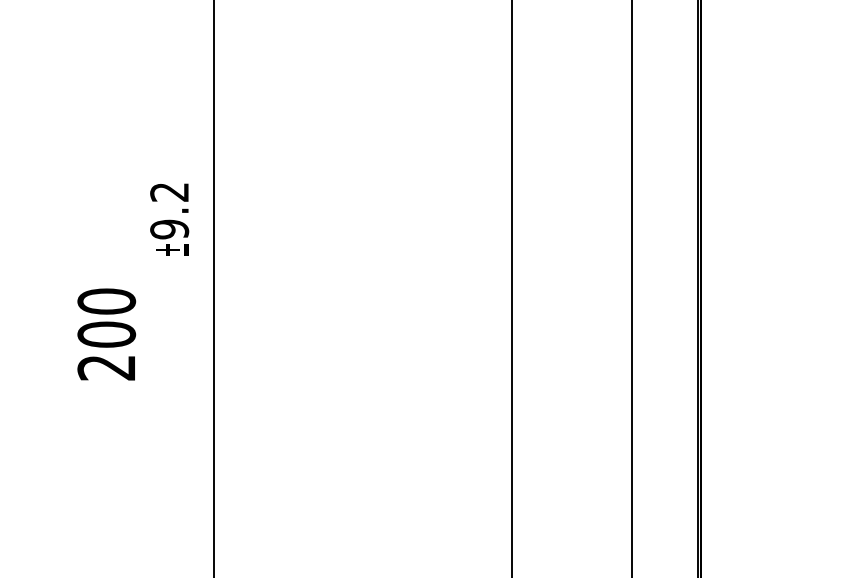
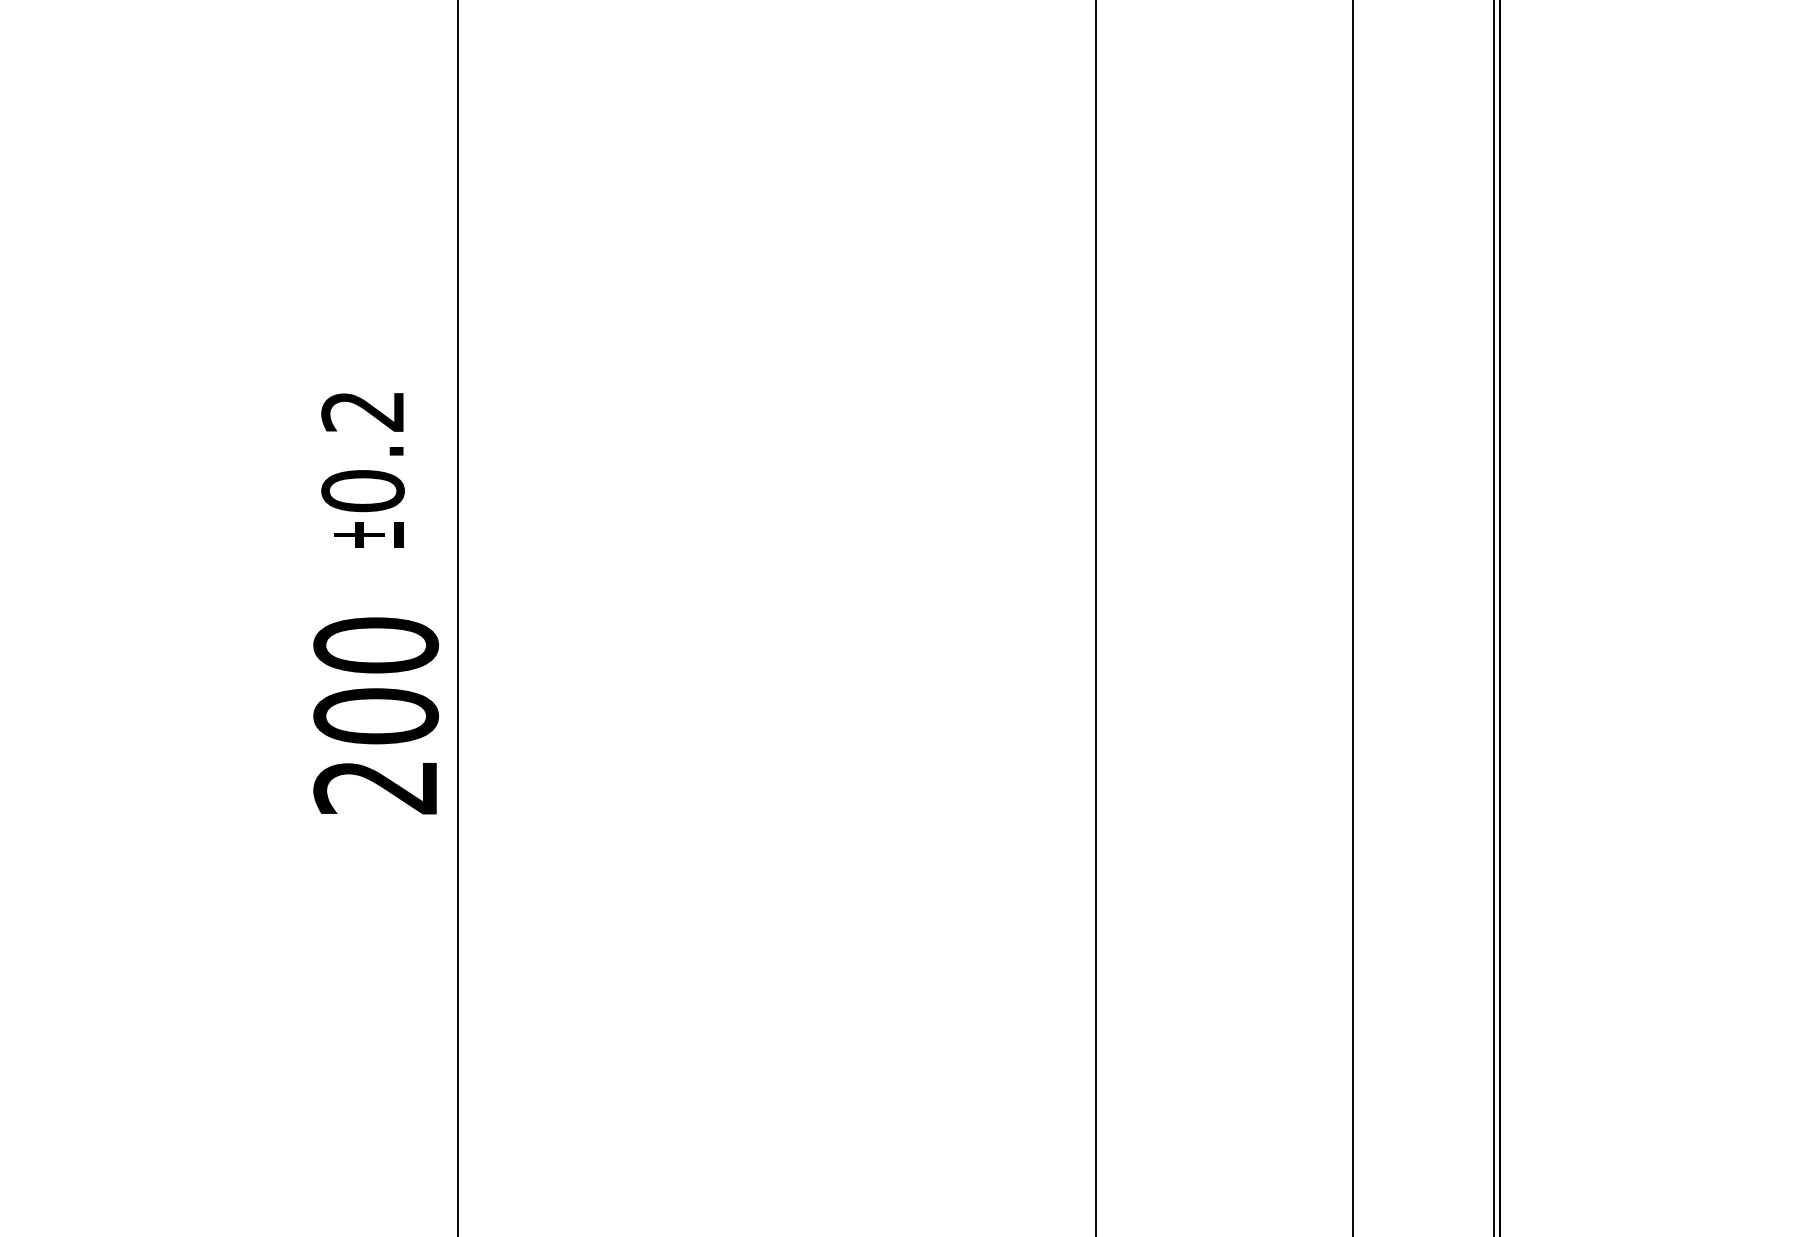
text: (169, 229) -> (362, 491), 9.2 -> 0.2
text: (106, 334) -> (375, 715), moved

